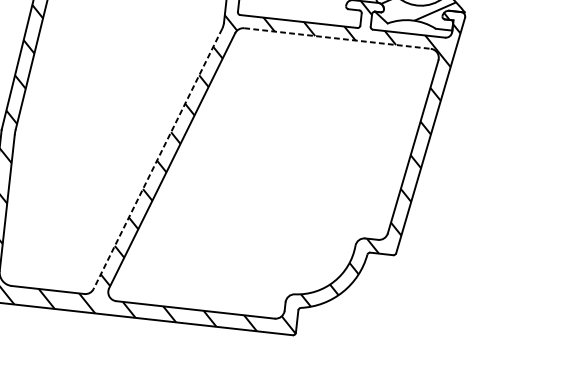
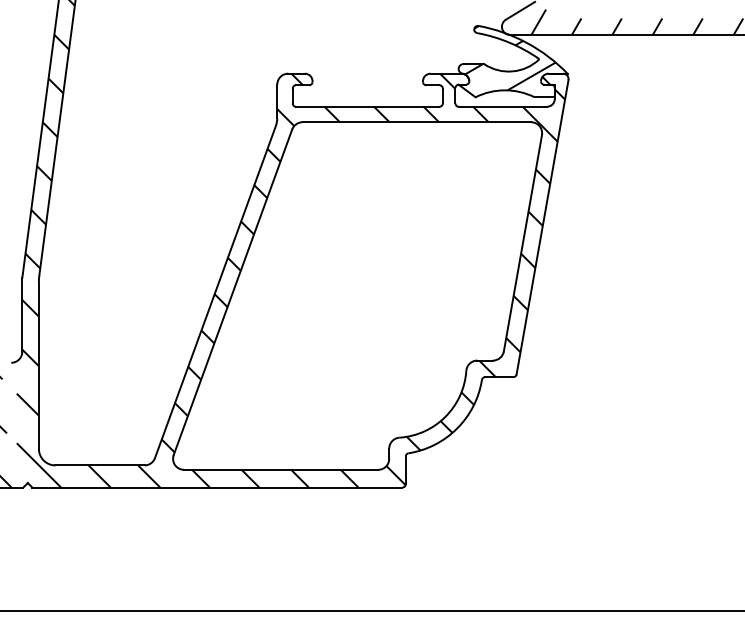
line: (338, 38) -> (417, 122), dashed -> solid
line: (157, 159) -> (215, 292), dashed -> solid

